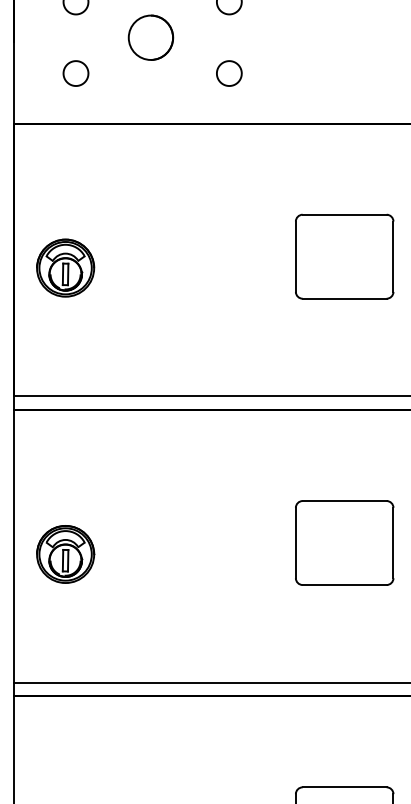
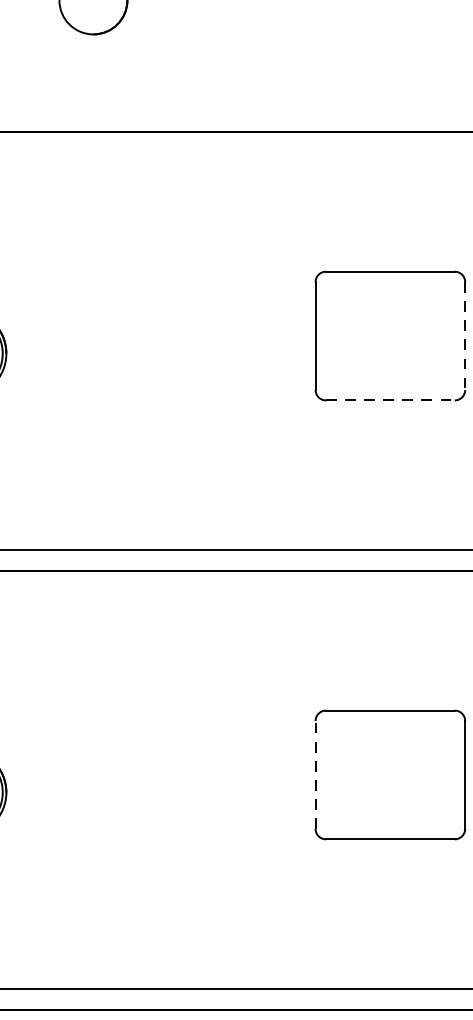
part: (229, 73) -> (213, 55), removed
line: (393, 257) -> (465, 337), solid -> dashed
line: (344, 298) -> (390, 400), solid -> dashed
line: (295, 542) -> (315, 774), solid -> dashed

